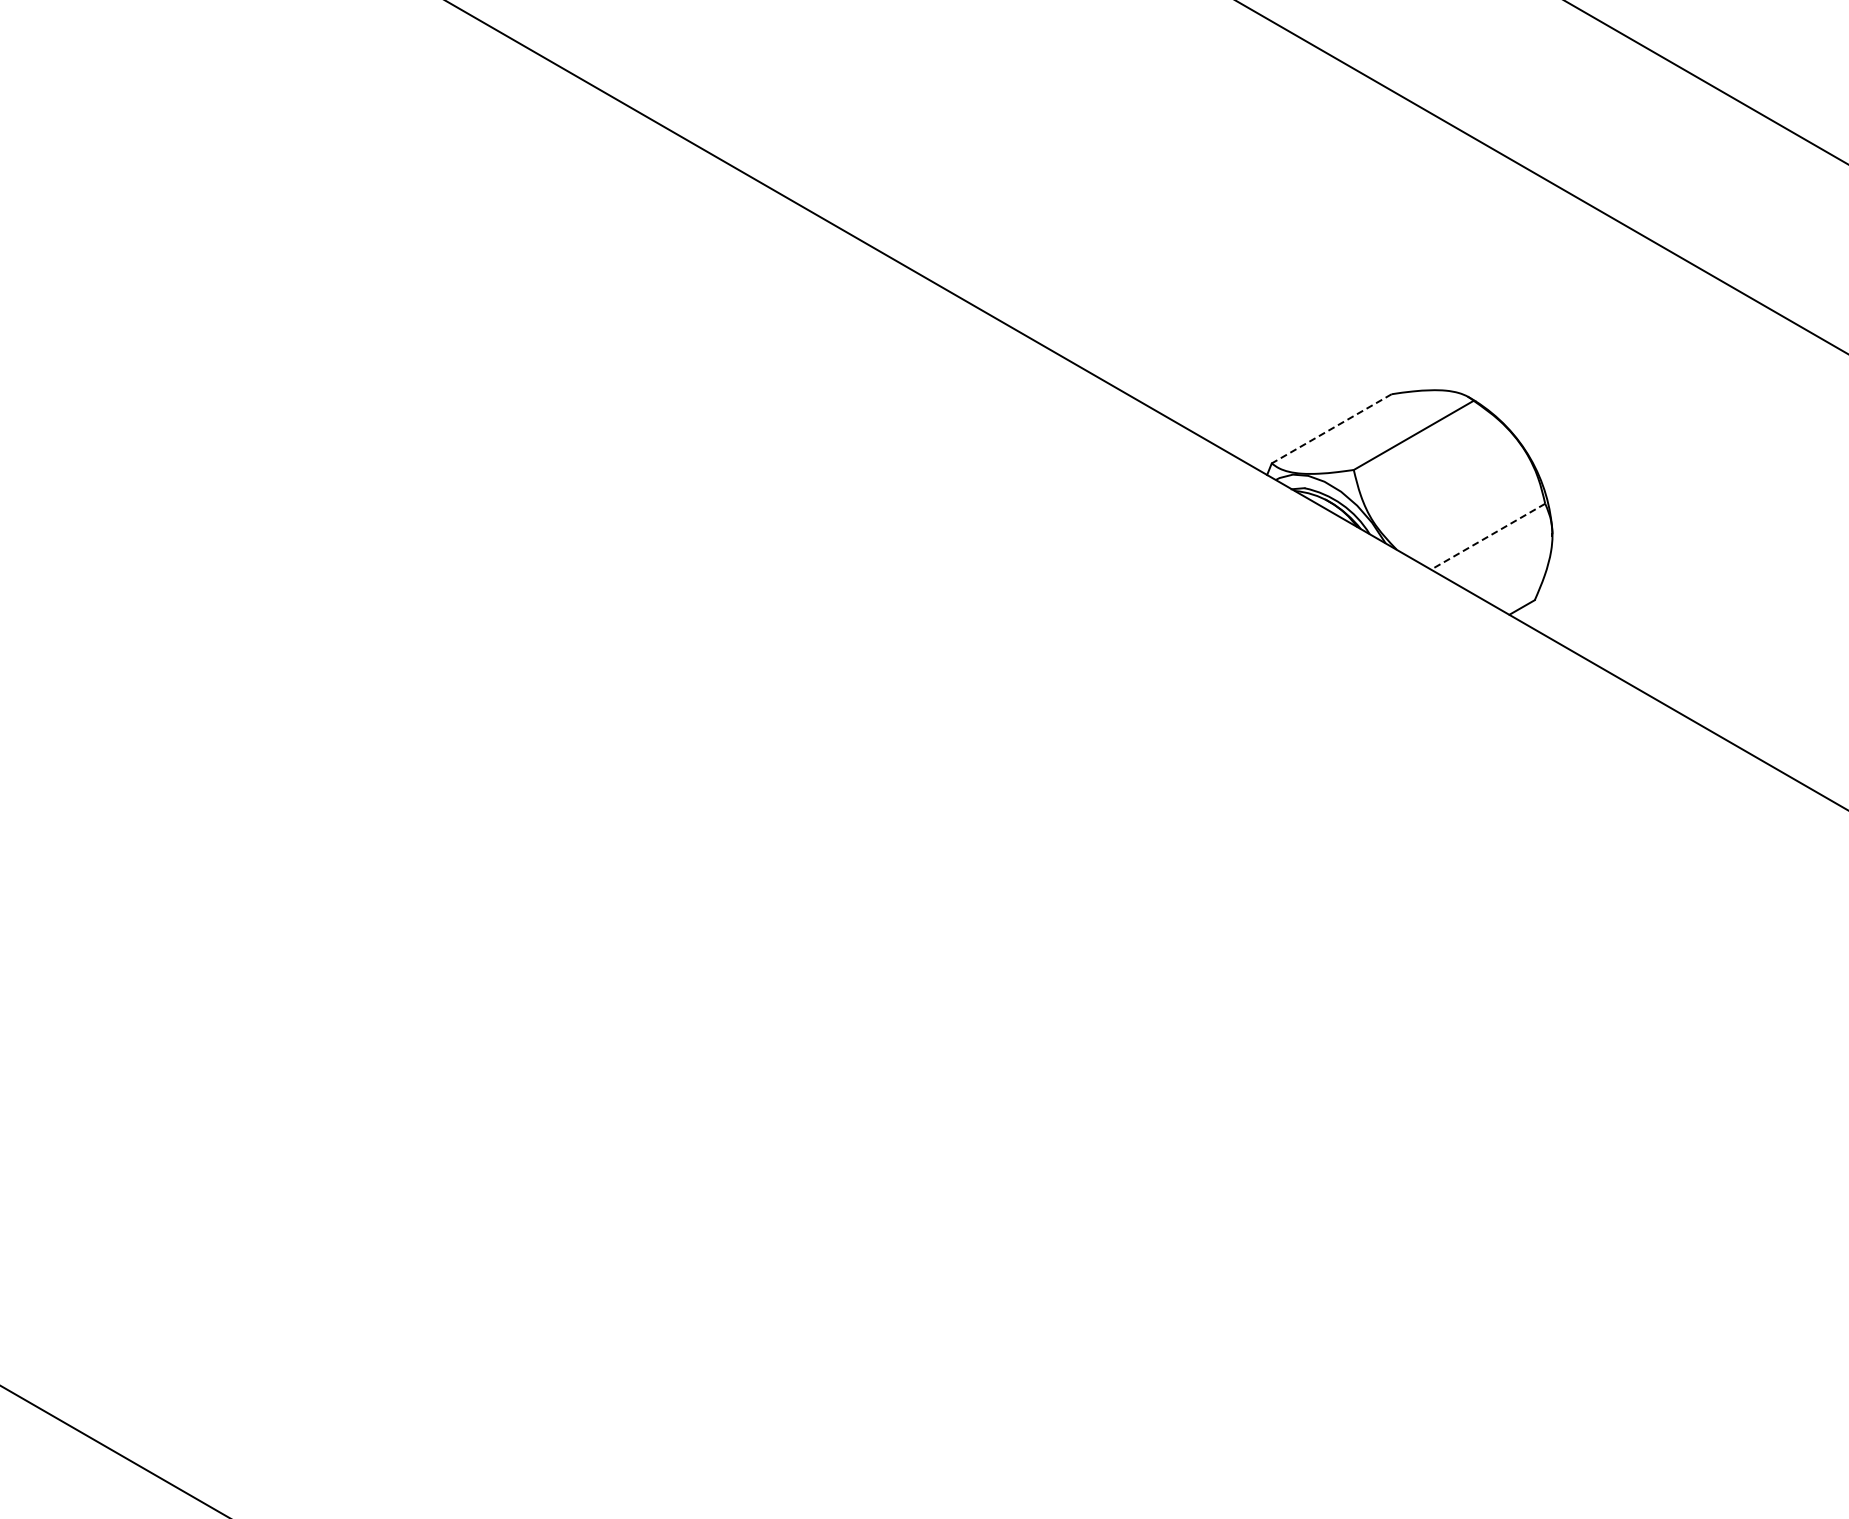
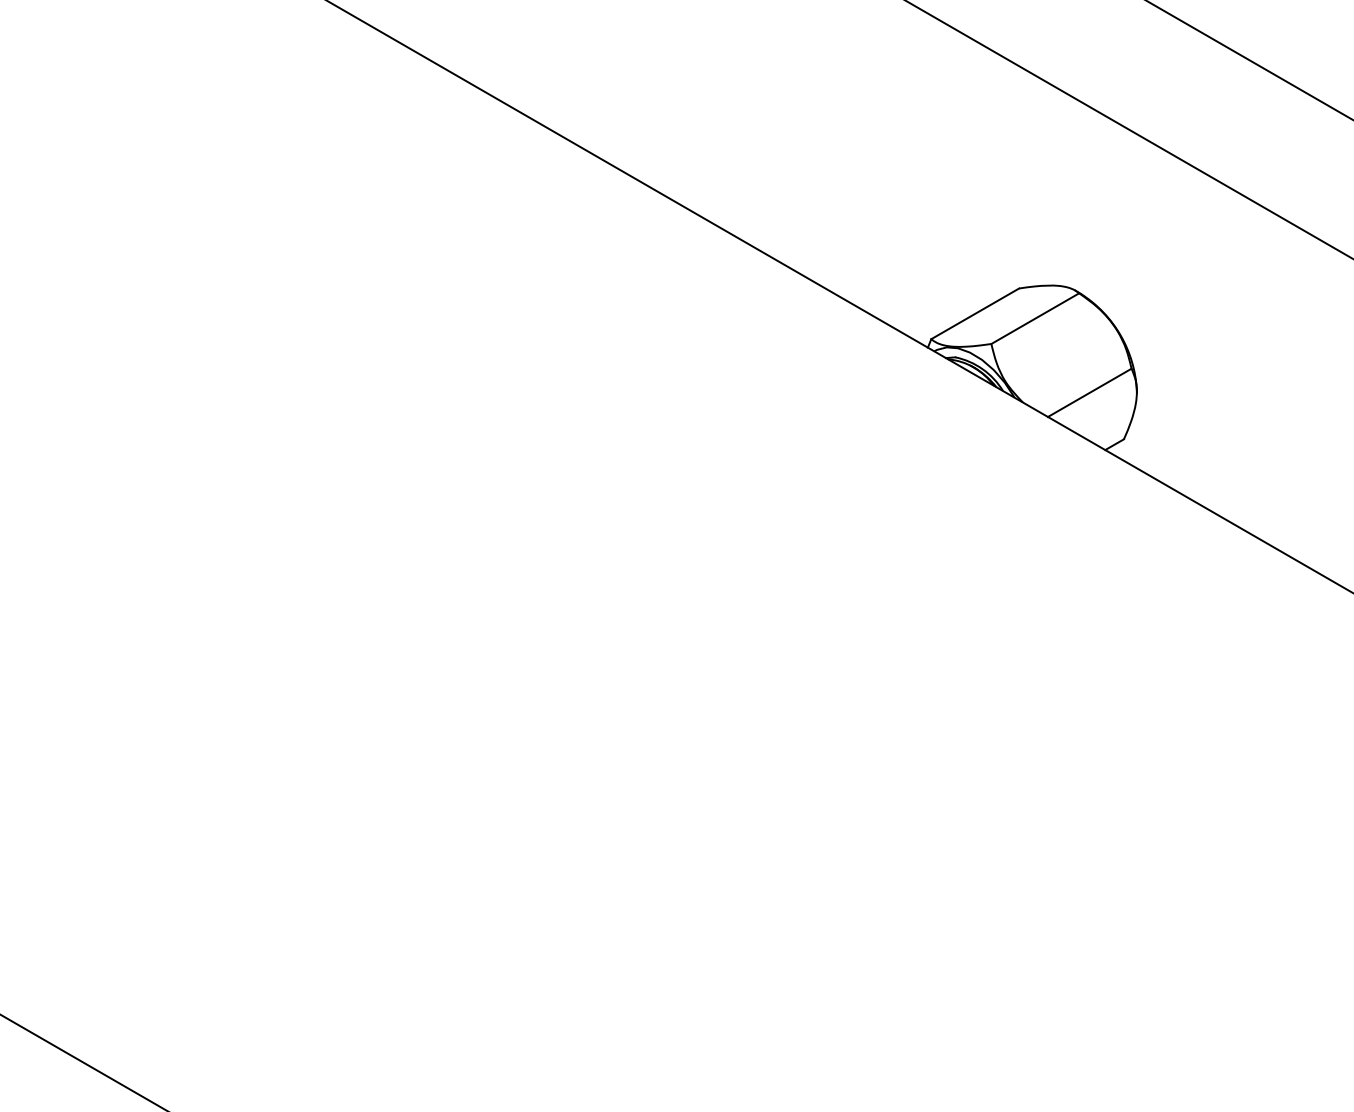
line: (1331, 429) -> (975, 314), dashed -> solid
line: (1488, 536) -> (1090, 392), dashed -> solid

